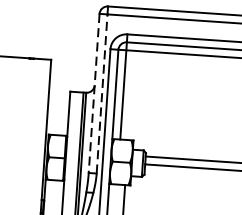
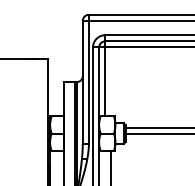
line: (101, 92) -> (88, 81), dashed -> solid
line: (93, 93) -> (82, 82), dashed -> solid

